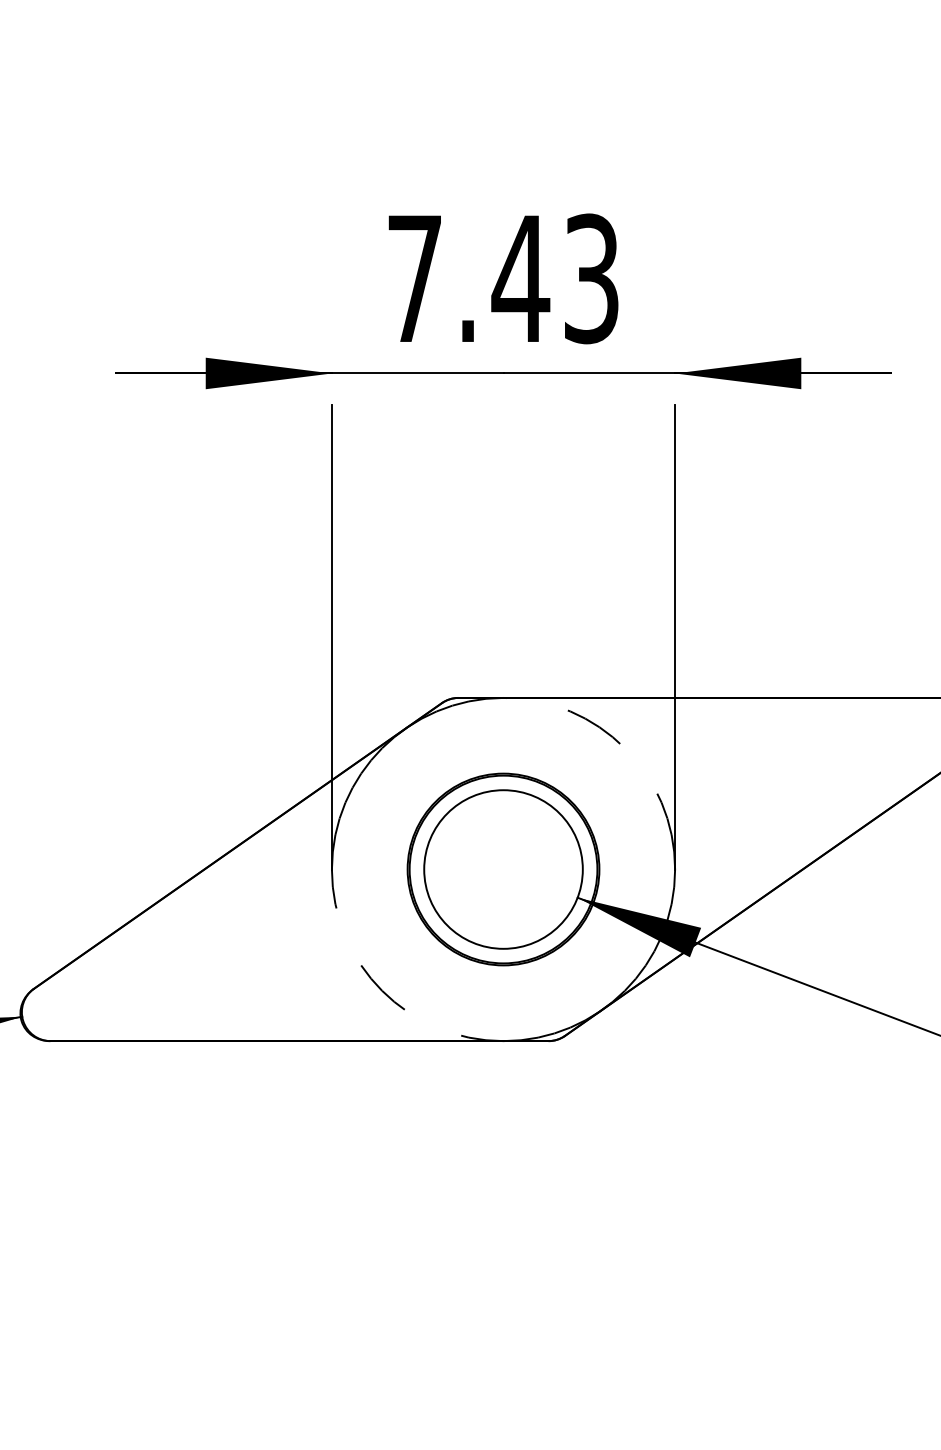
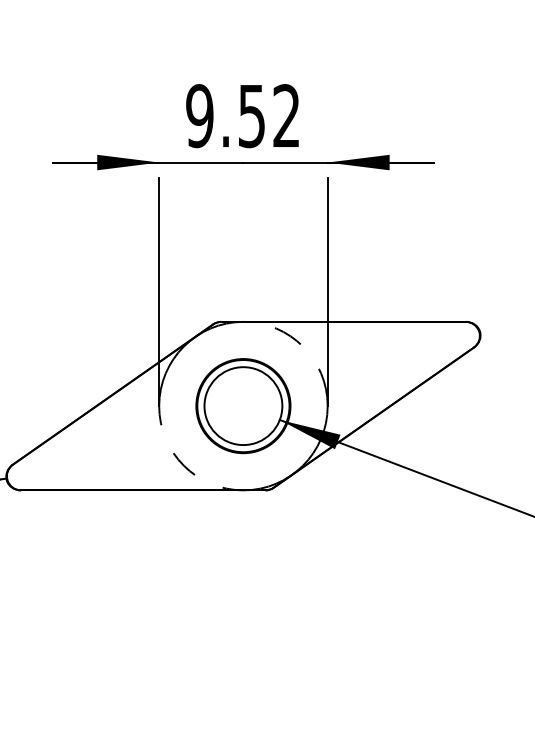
text: (501, 279) -> (242, 116), 7.43 -> 9.52

